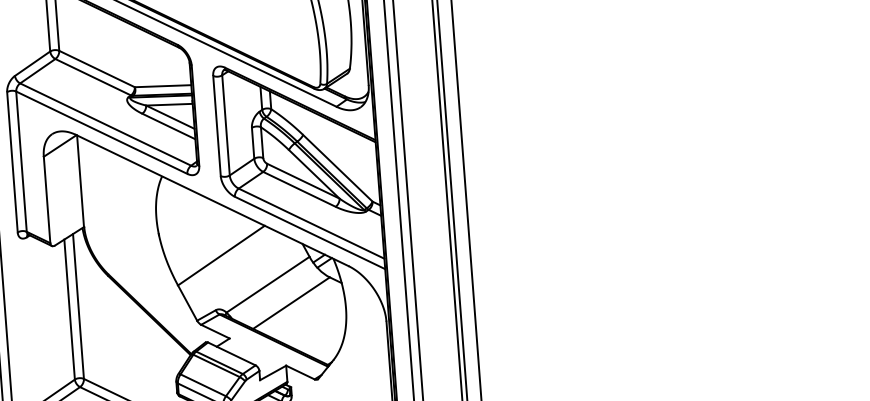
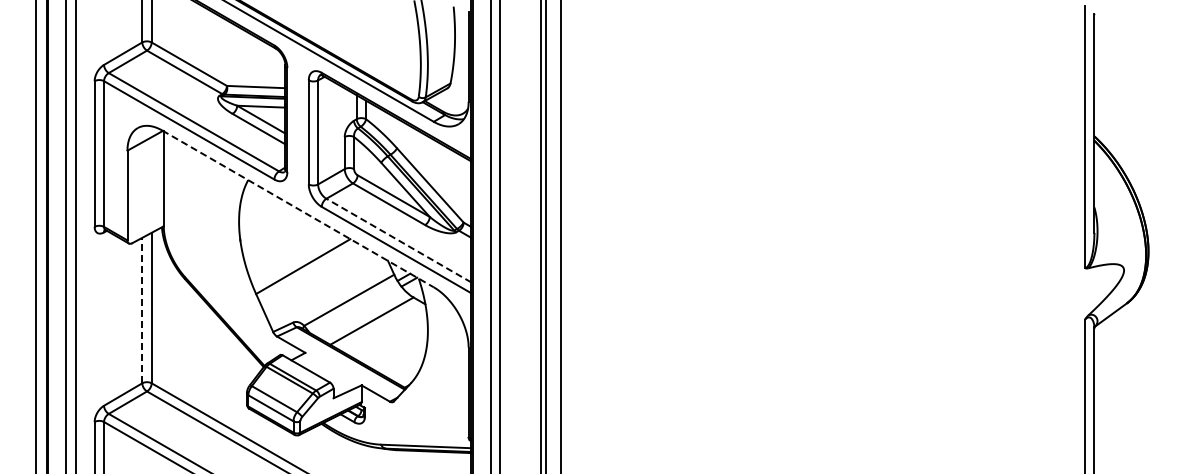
line: (212, 200) -> (298, 208), solid -> dashed
line: (311, 223) -> (398, 240), solid -> dashed
line: (69, 309) -> (142, 310), solid -> dashed

